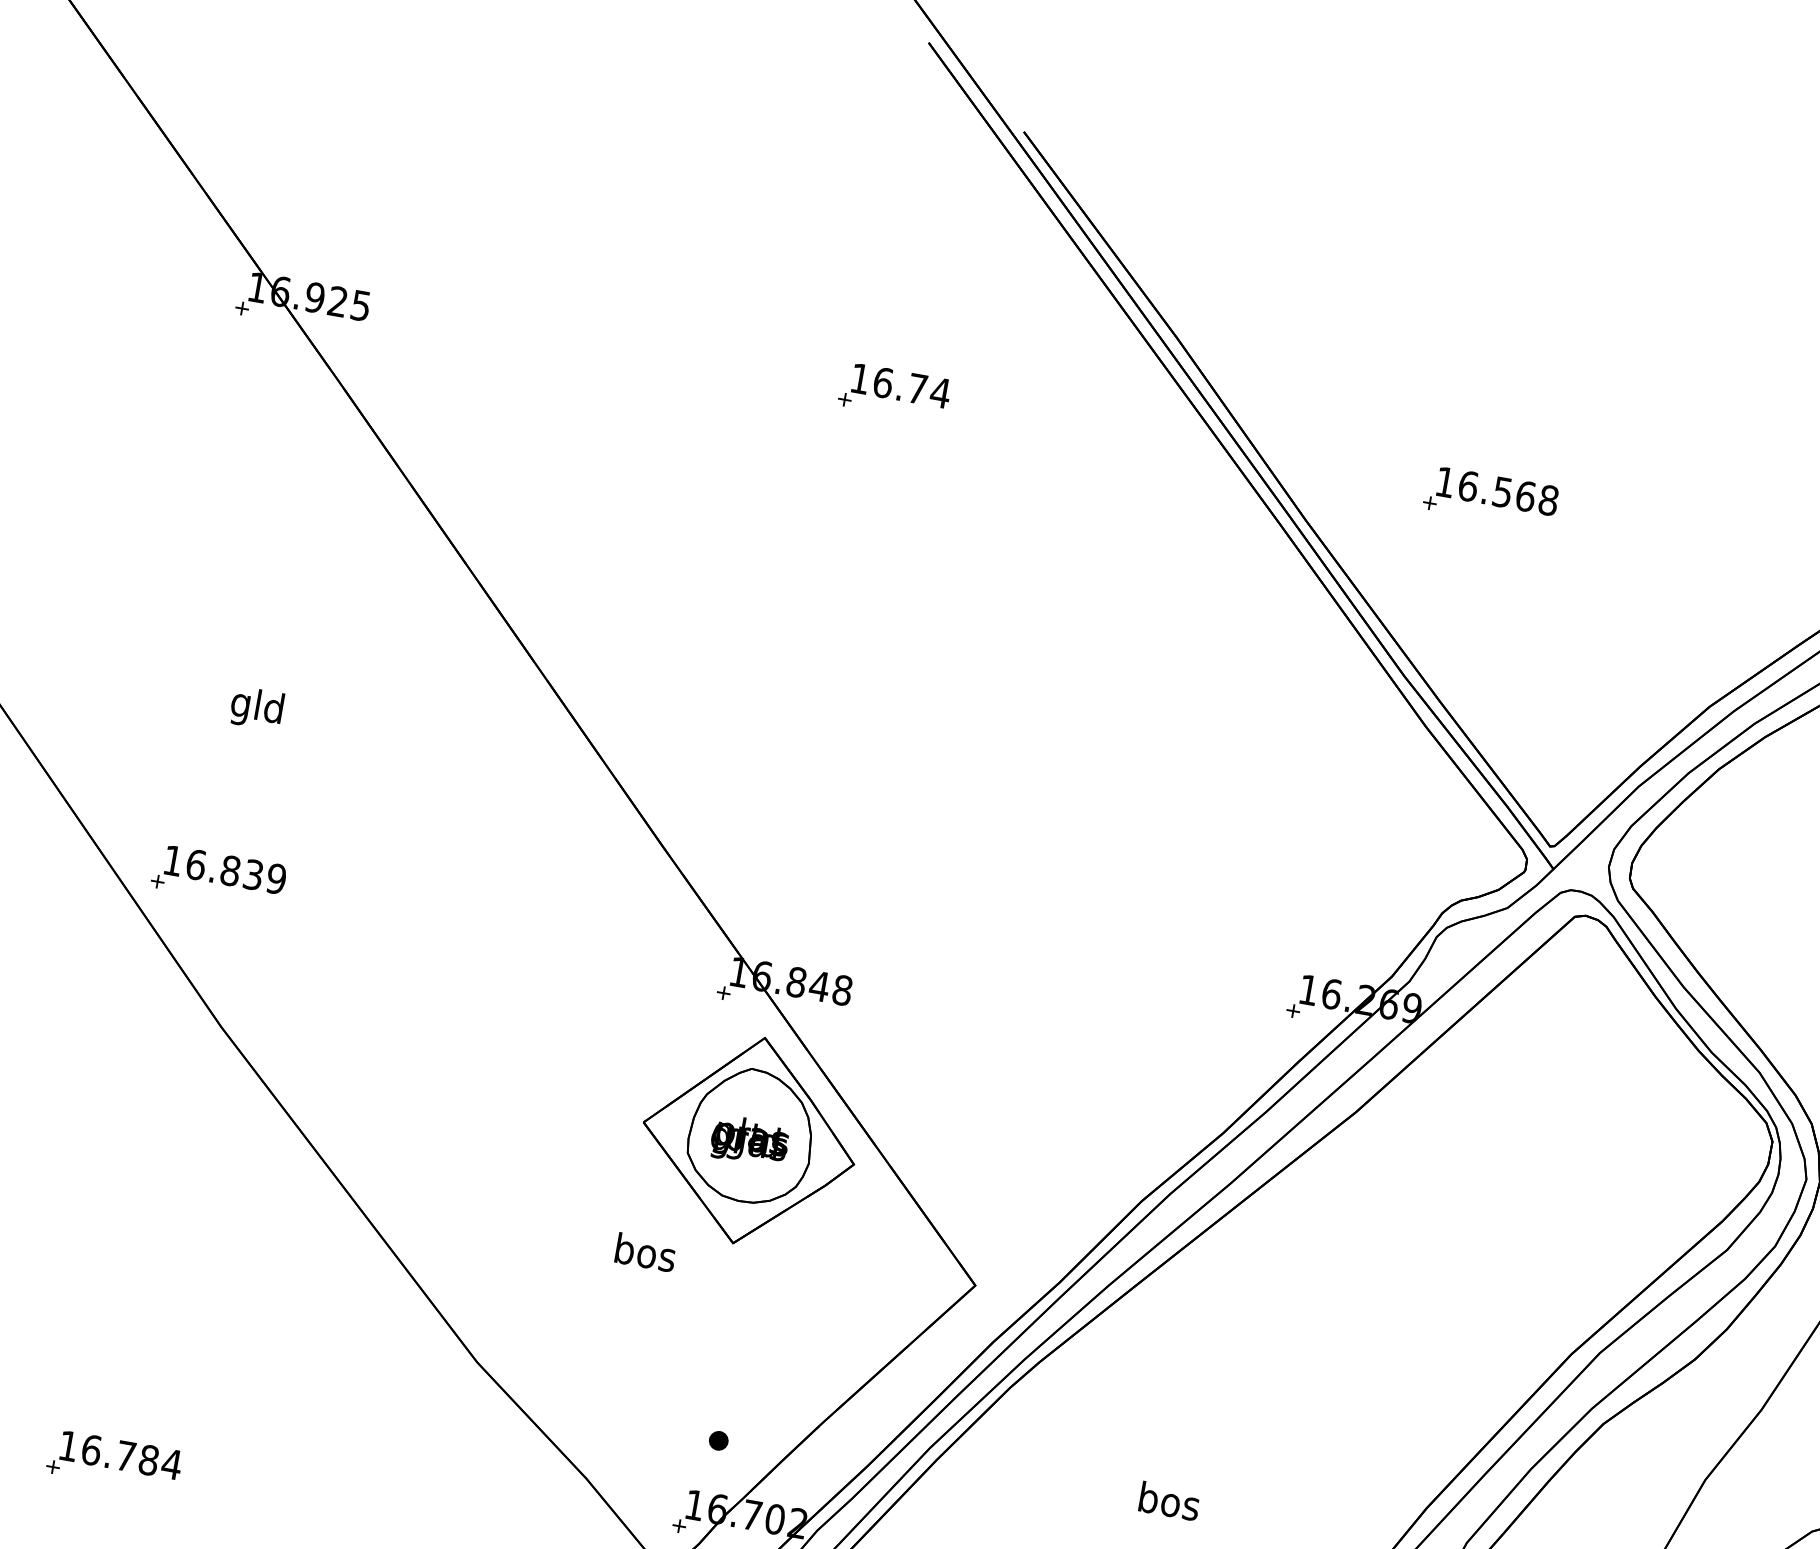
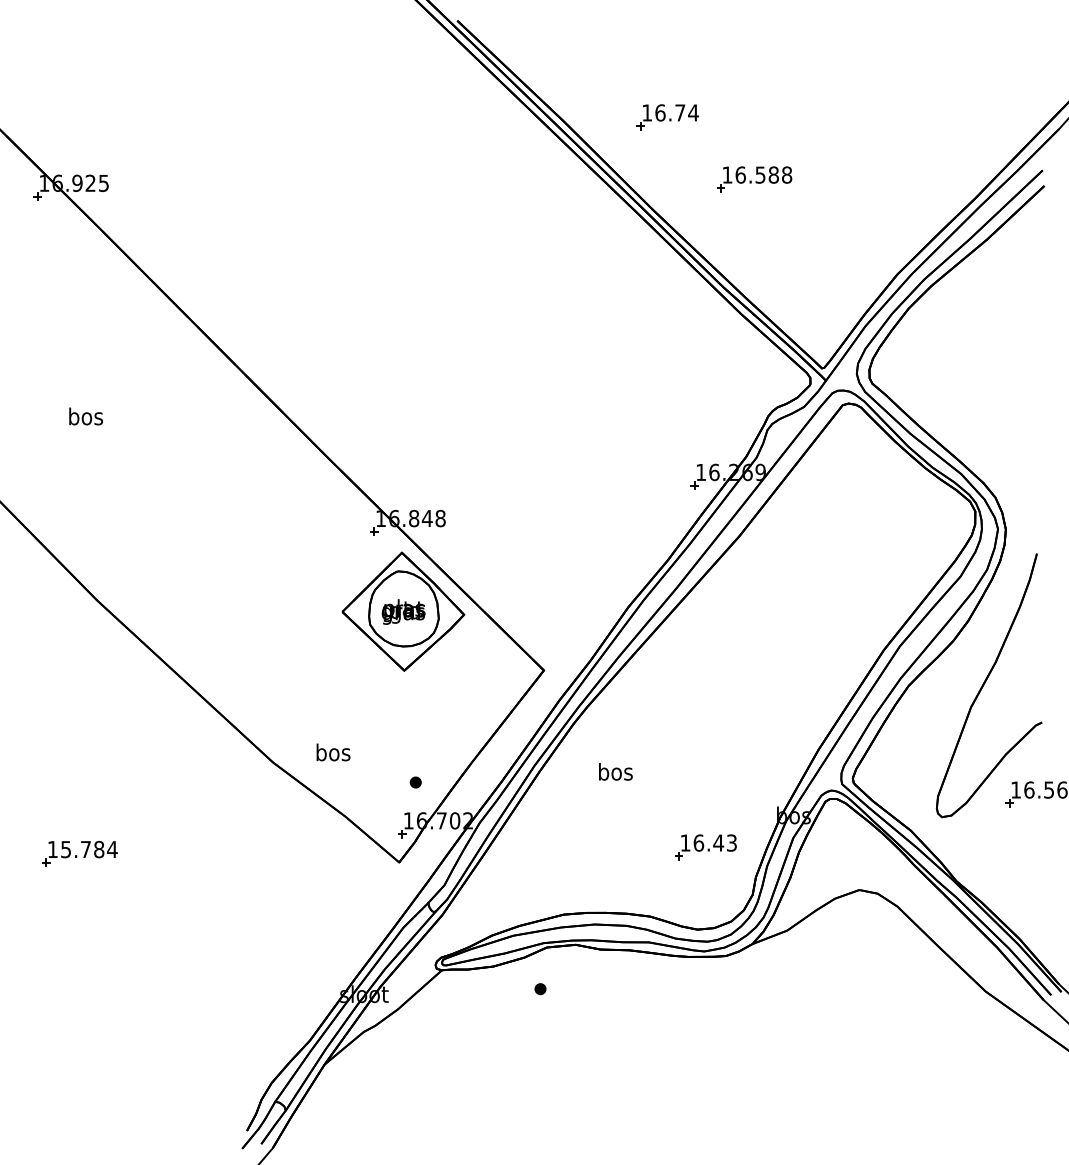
part: (894, 392) -> (667, 117), moved
text: (1525, 495) -> (773, 174), 16.568 -> 16.588
text: (258, 708) -> (86, 418), gld -> bos
part: (218, 876) -> (80, 516), removed
text: (645, 1252) -> (333, 752), moved
text: (92, 1450) -> (66, 849), 16.784 -> 15.784
text: (1169, 1500) -> (615, 771), moved

